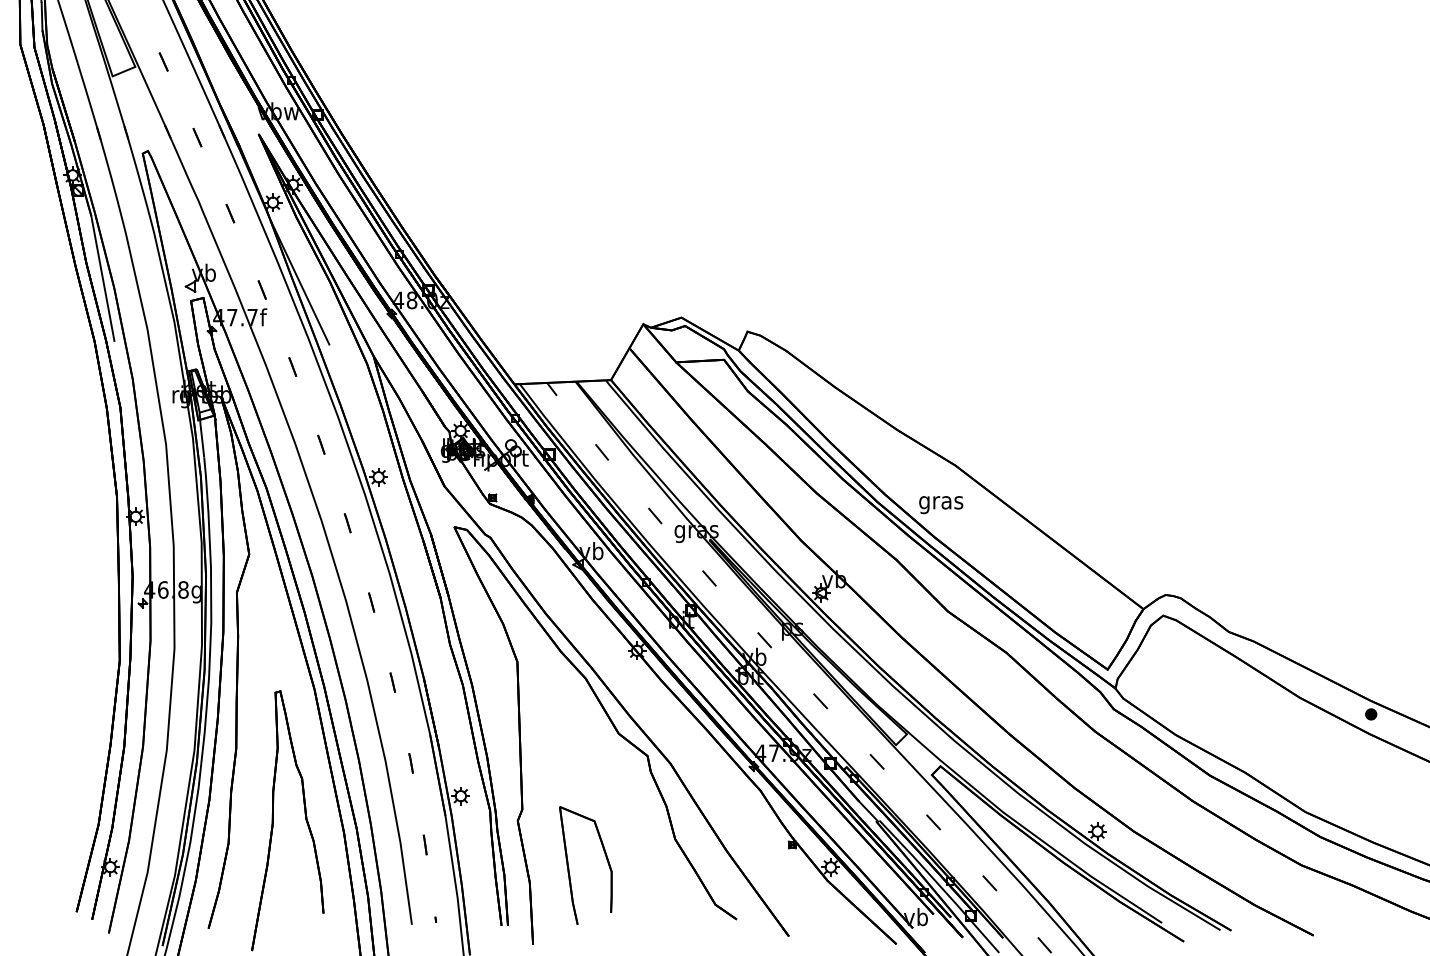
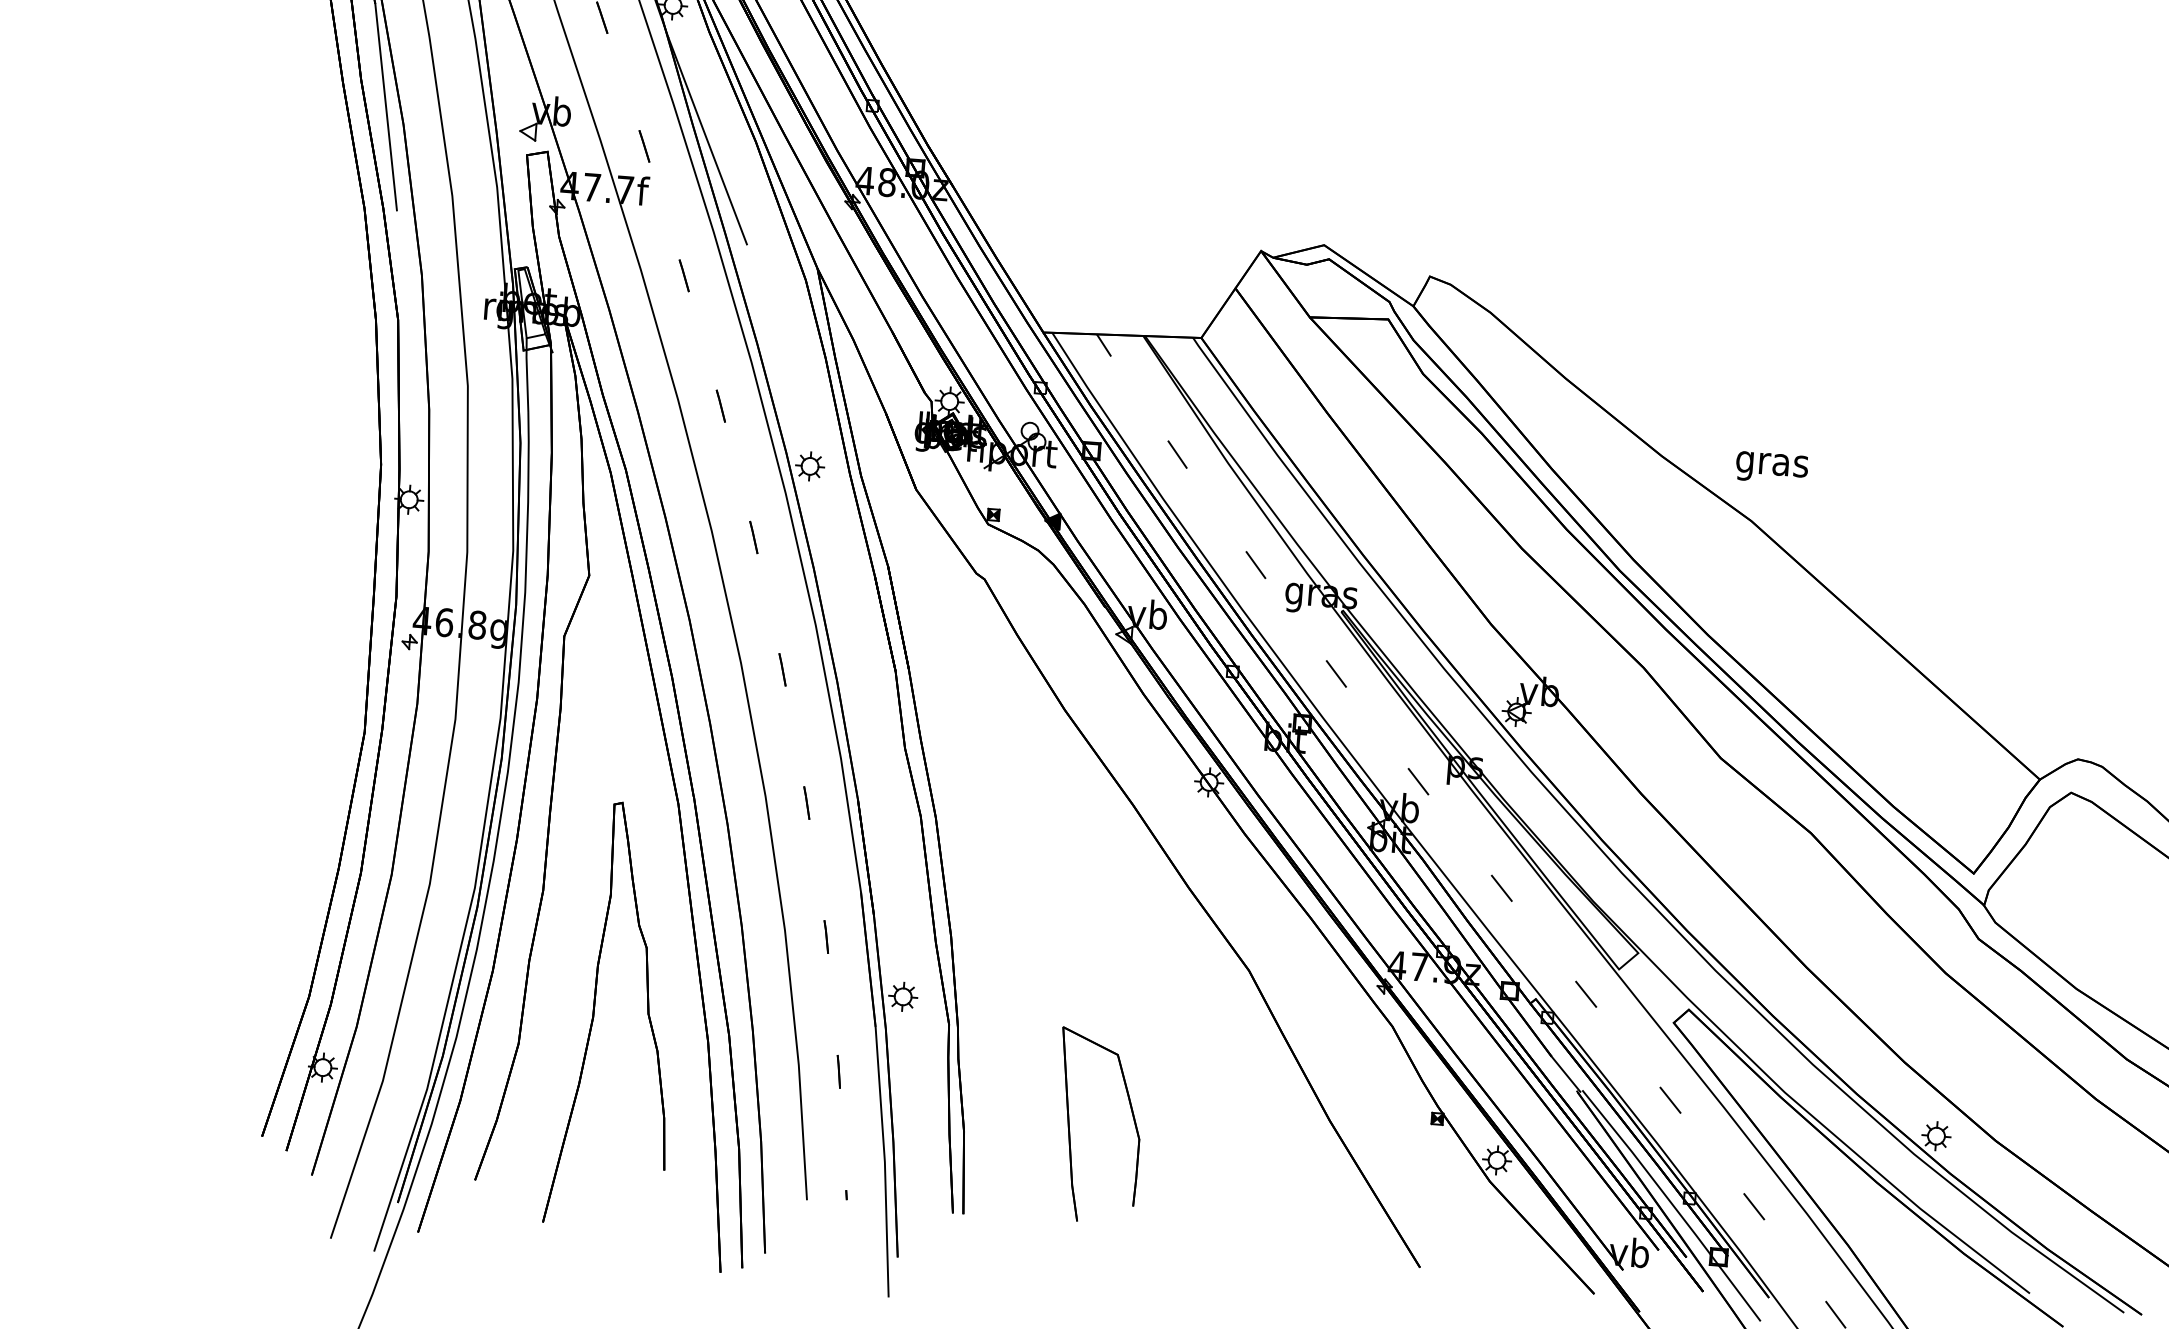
text: (941, 505) -> (1772, 468), moved
part: (613, 727) -> (1160, 904), removed

